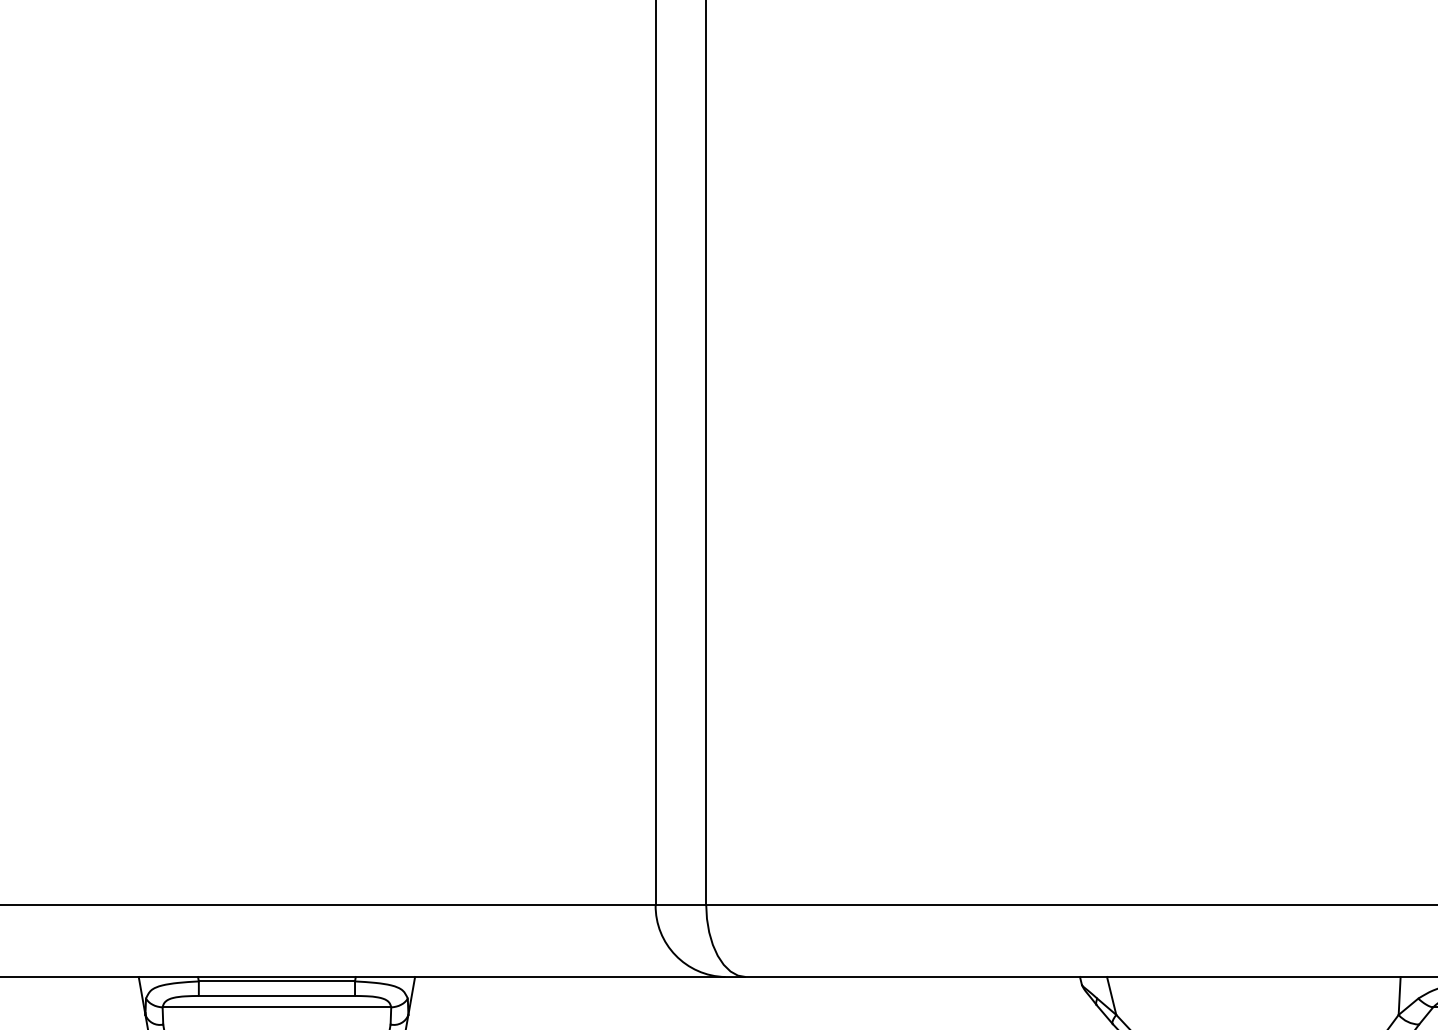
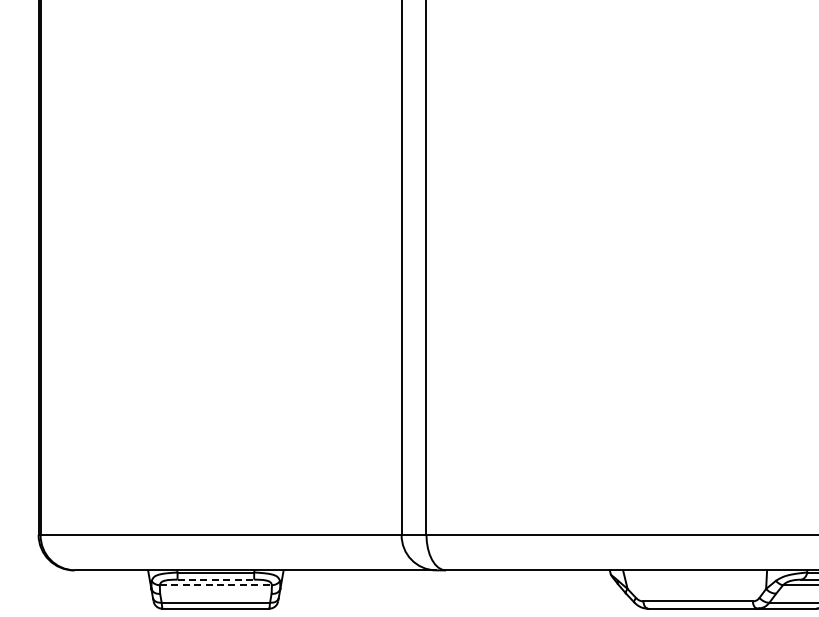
line: (278, 995) -> (216, 579), solid -> dashed
line: (278, 1007) -> (216, 585), solid -> dashed

